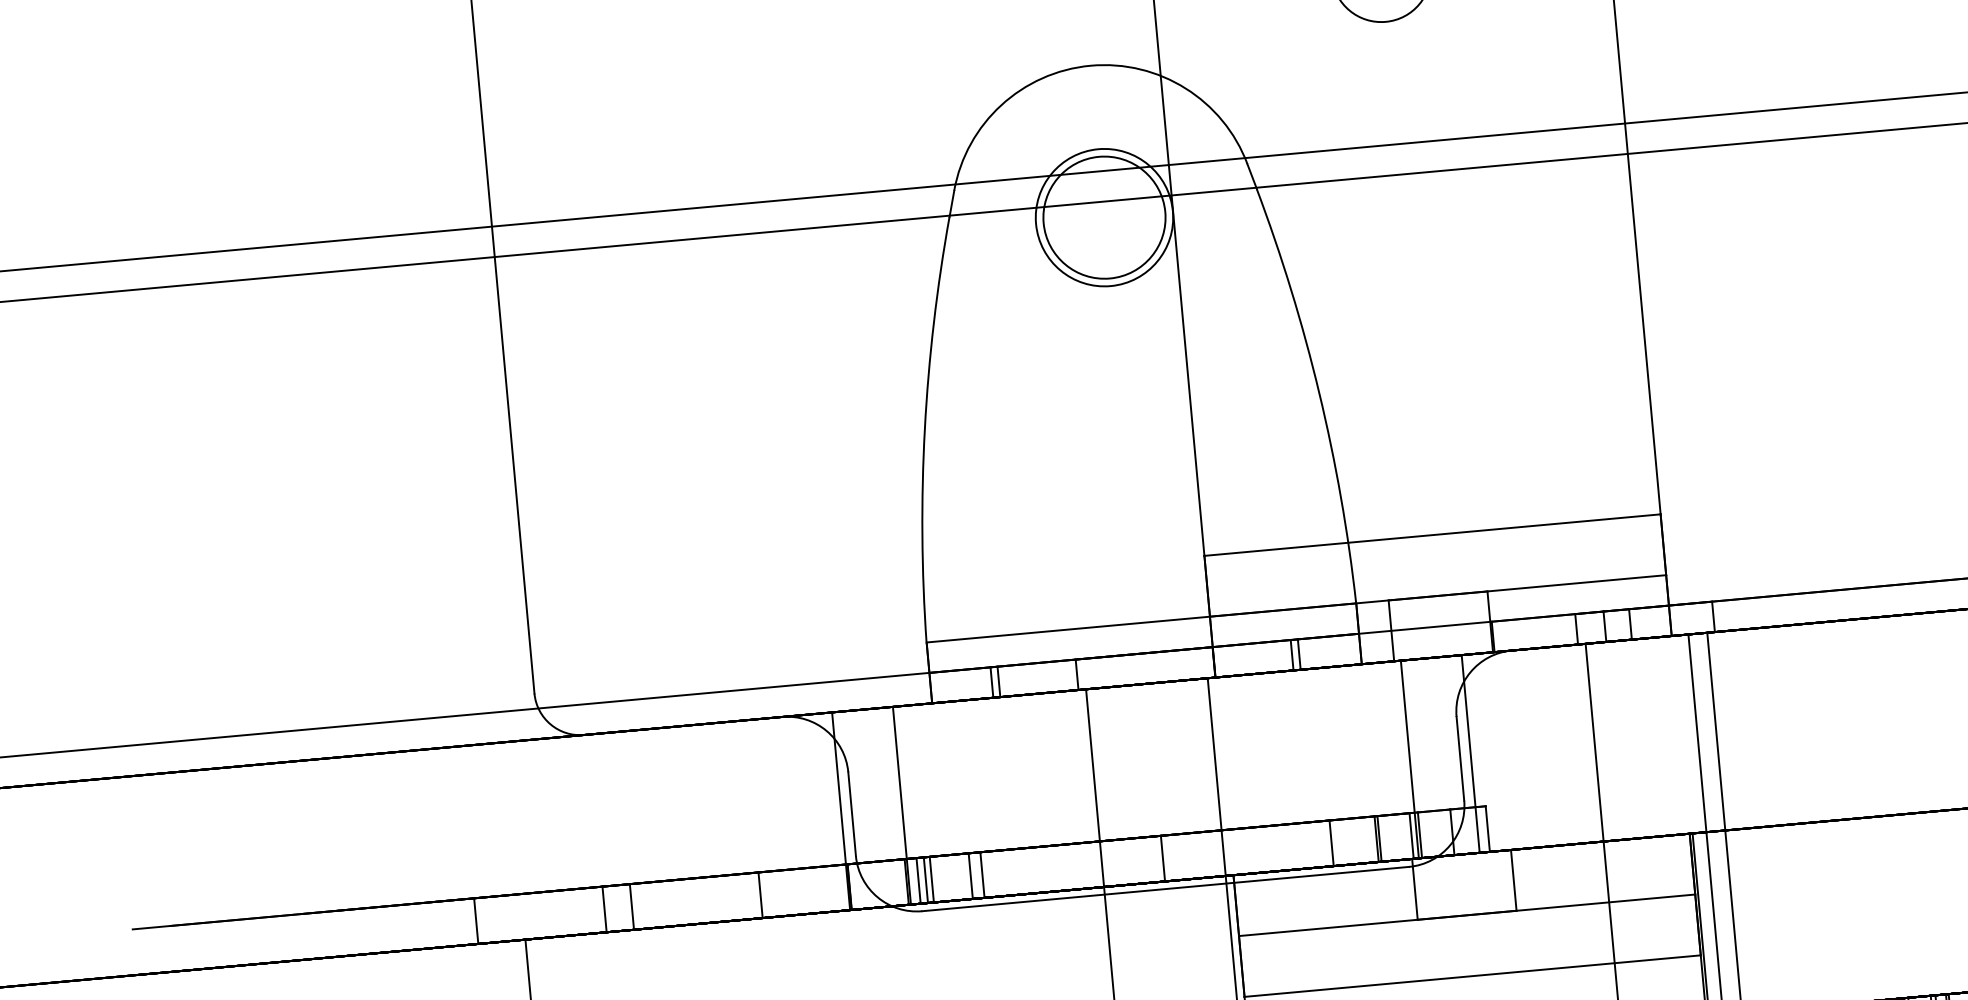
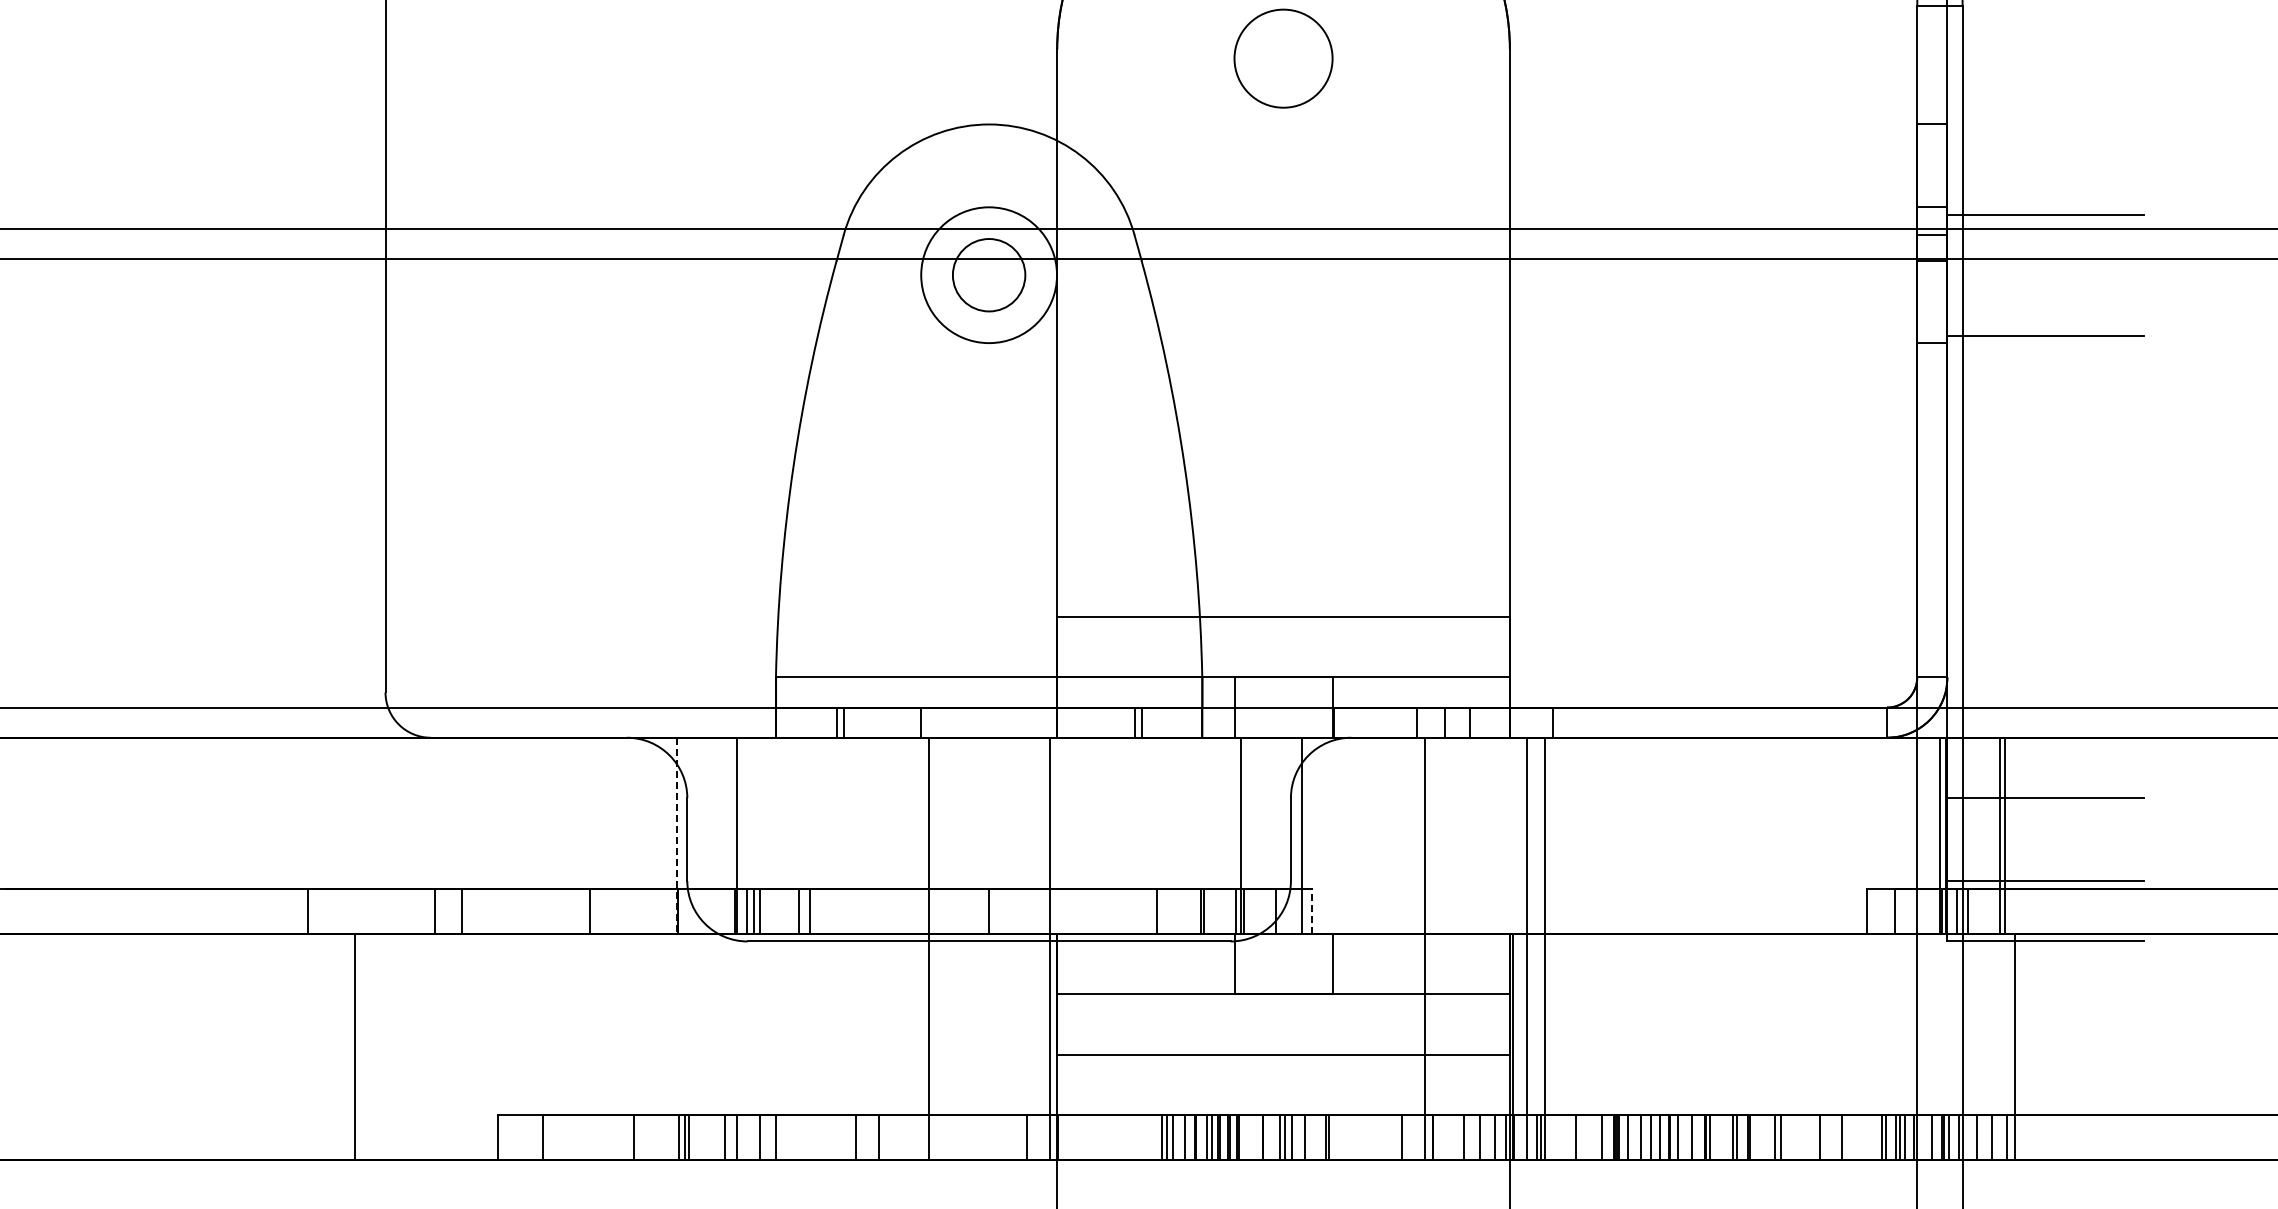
circle: (1103, 216) -> (988, 274), size x0.6
line: (840, 811) -> (676, 836), solid -> dashed
line: (1487, 829) -> (1311, 911), solid -> dashed

